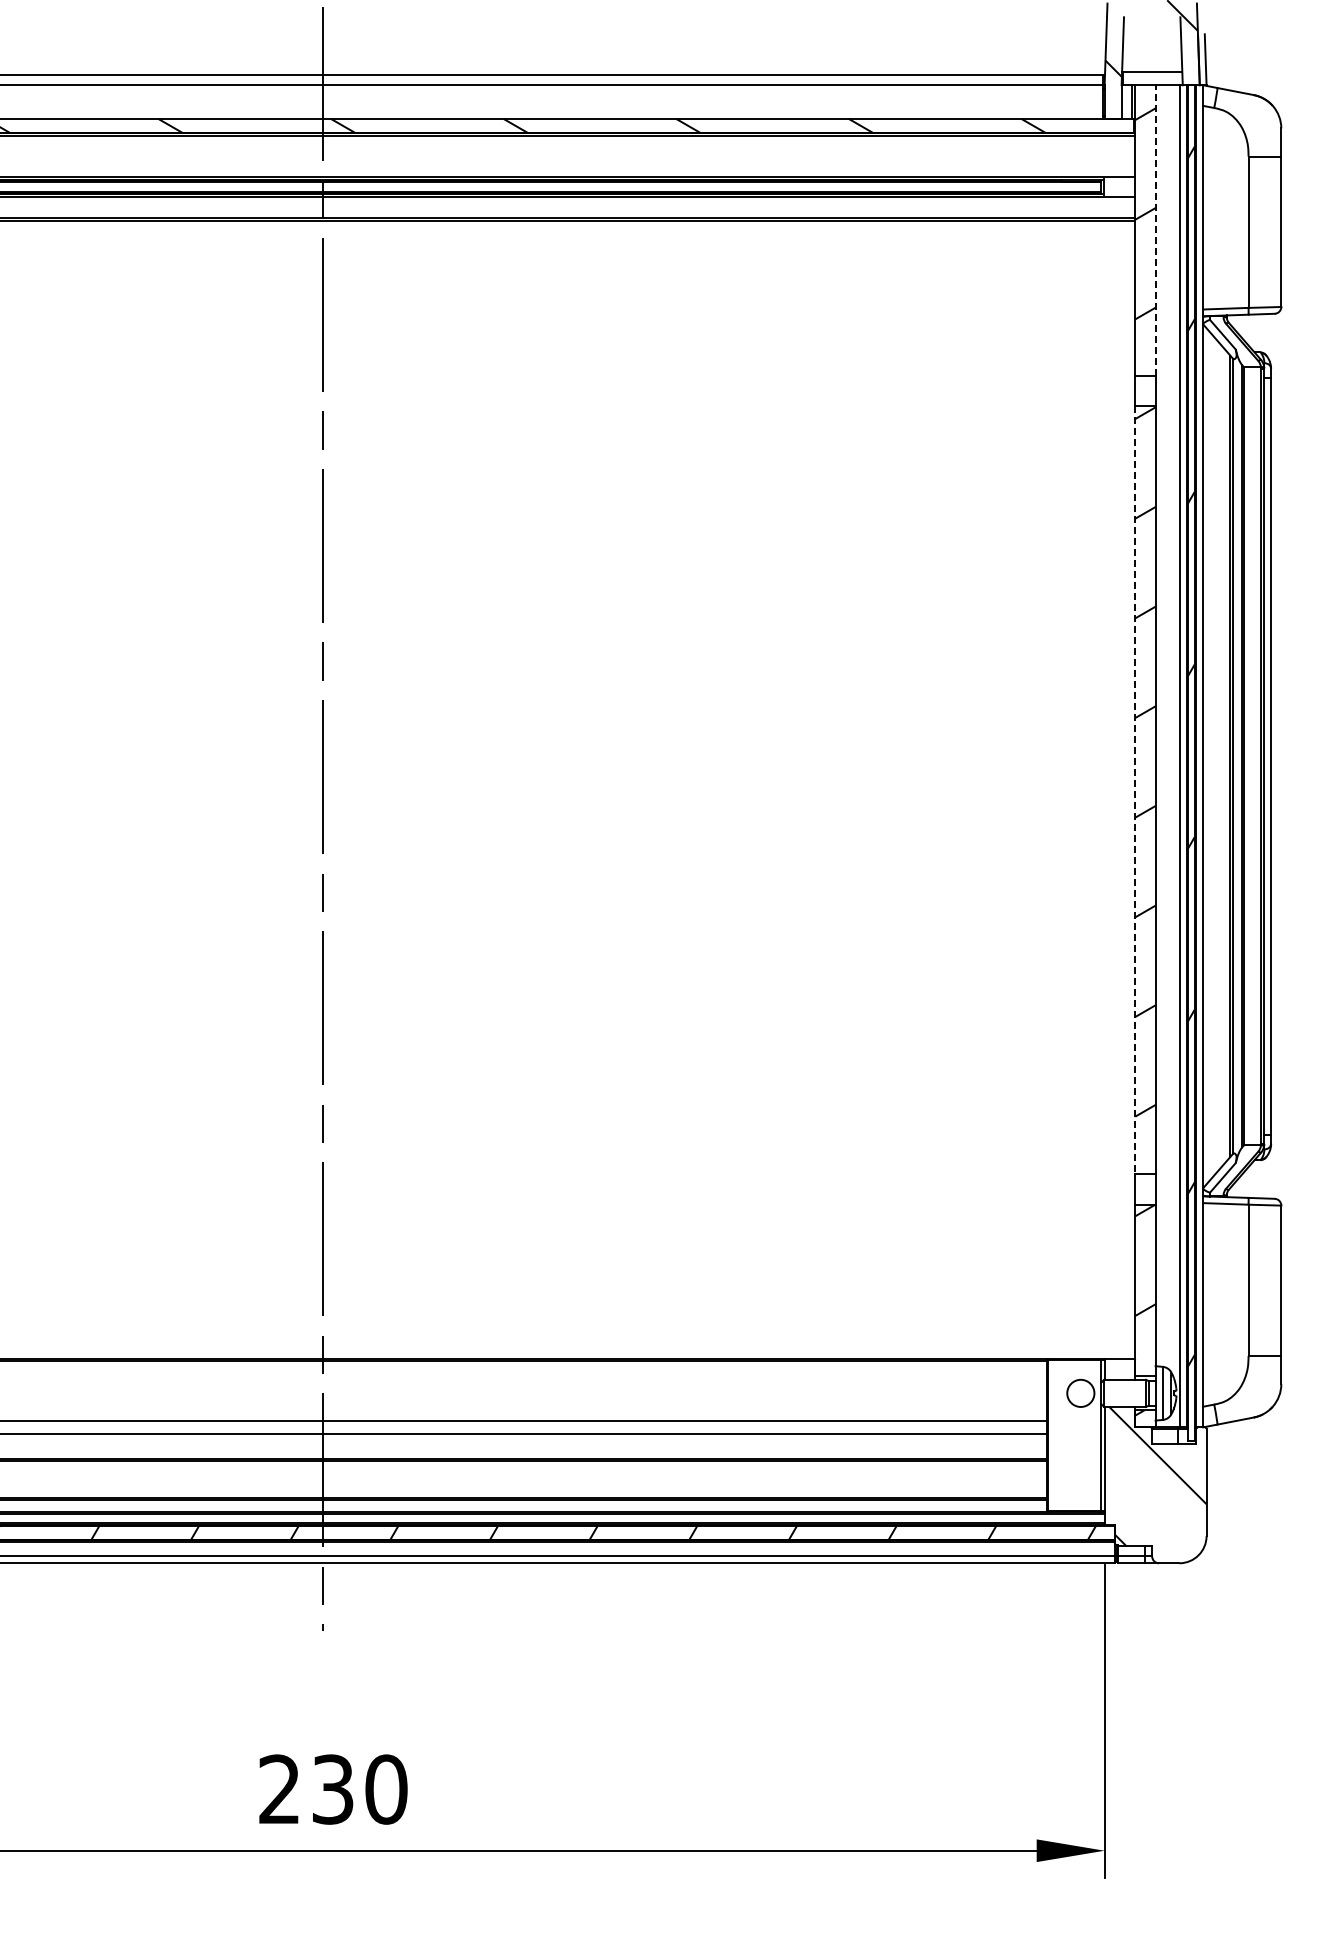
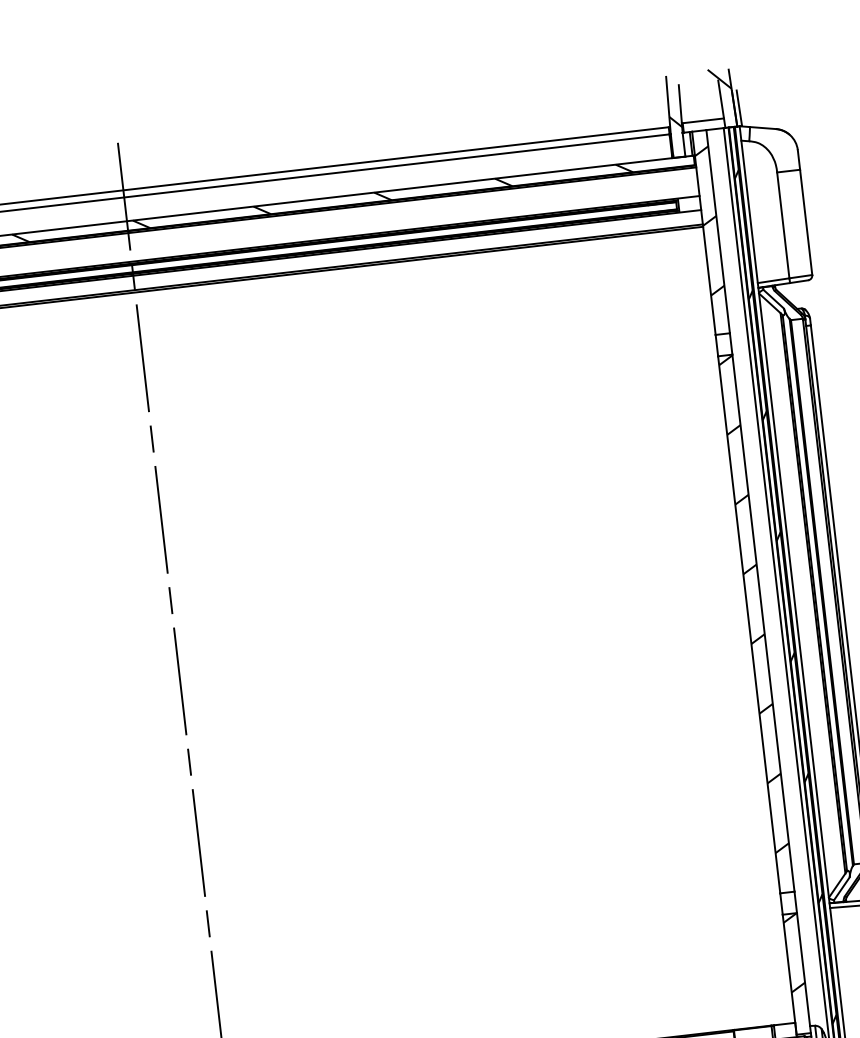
line: (1155, 230) -> (718, 231), dashed -> solid
line: (1135, 790) -> (749, 624), dashed -> solid

